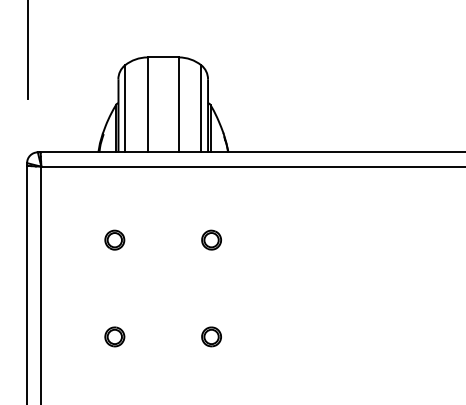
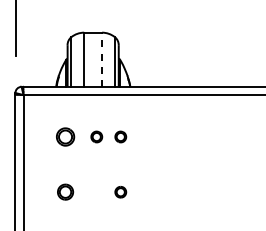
line: (179, 104) -> (102, 59), solid -> dashed
part: (114, 239) -> (65, 136), size x1.6
part: (169, 239) -> (96, 136), added
part: (114, 337) -> (65, 192), size x1.4

